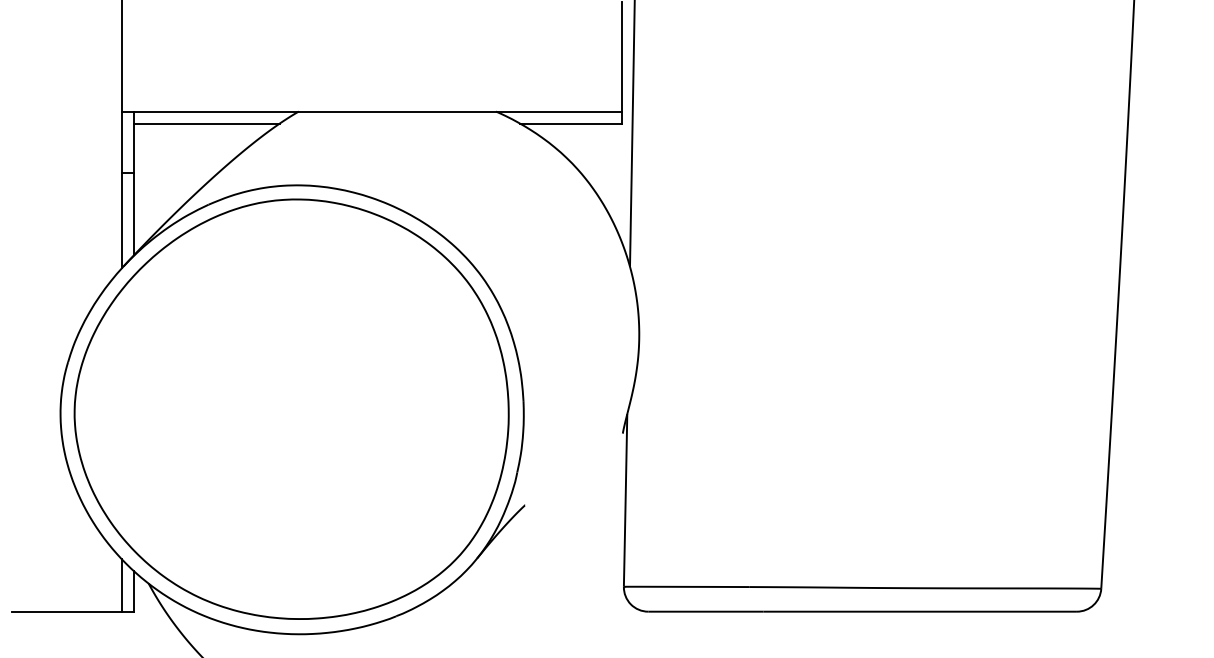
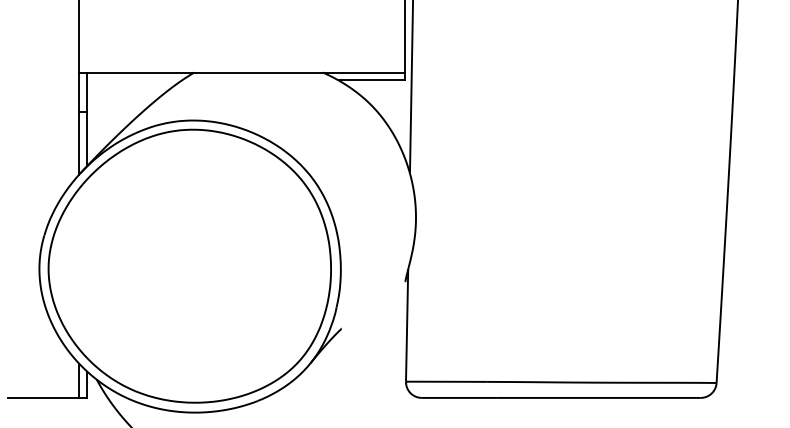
line: (206, 123) -> (134, 80), removed

